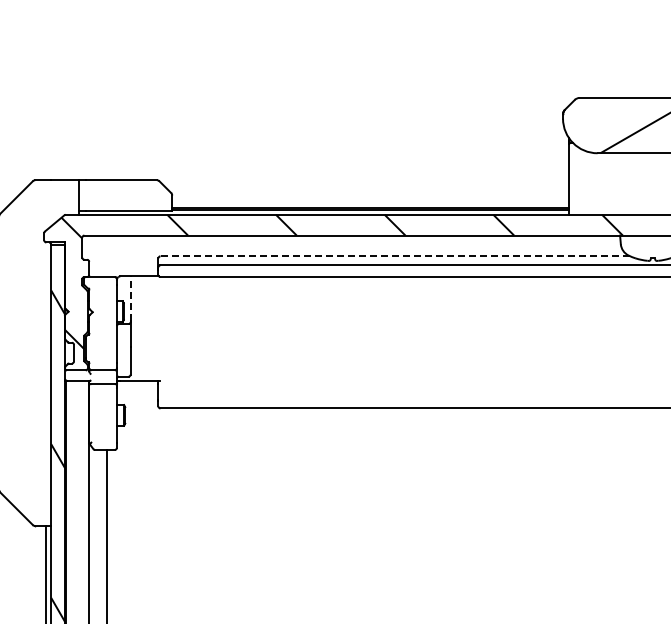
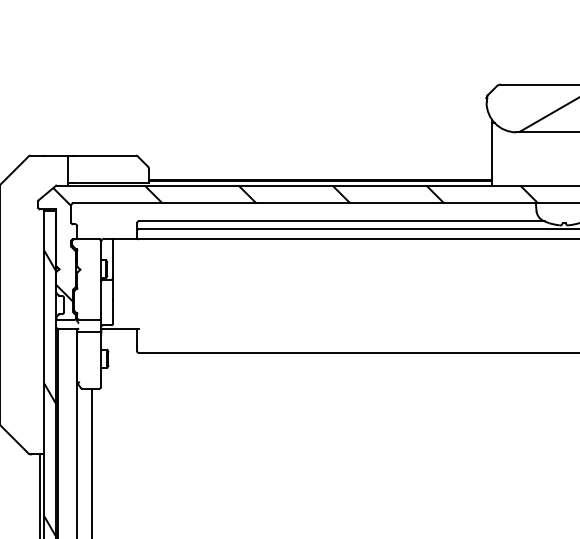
line: (395, 256) -> (341, 221), dashed -> solid
line: (130, 298) -> (112, 257), dashed -> solid

